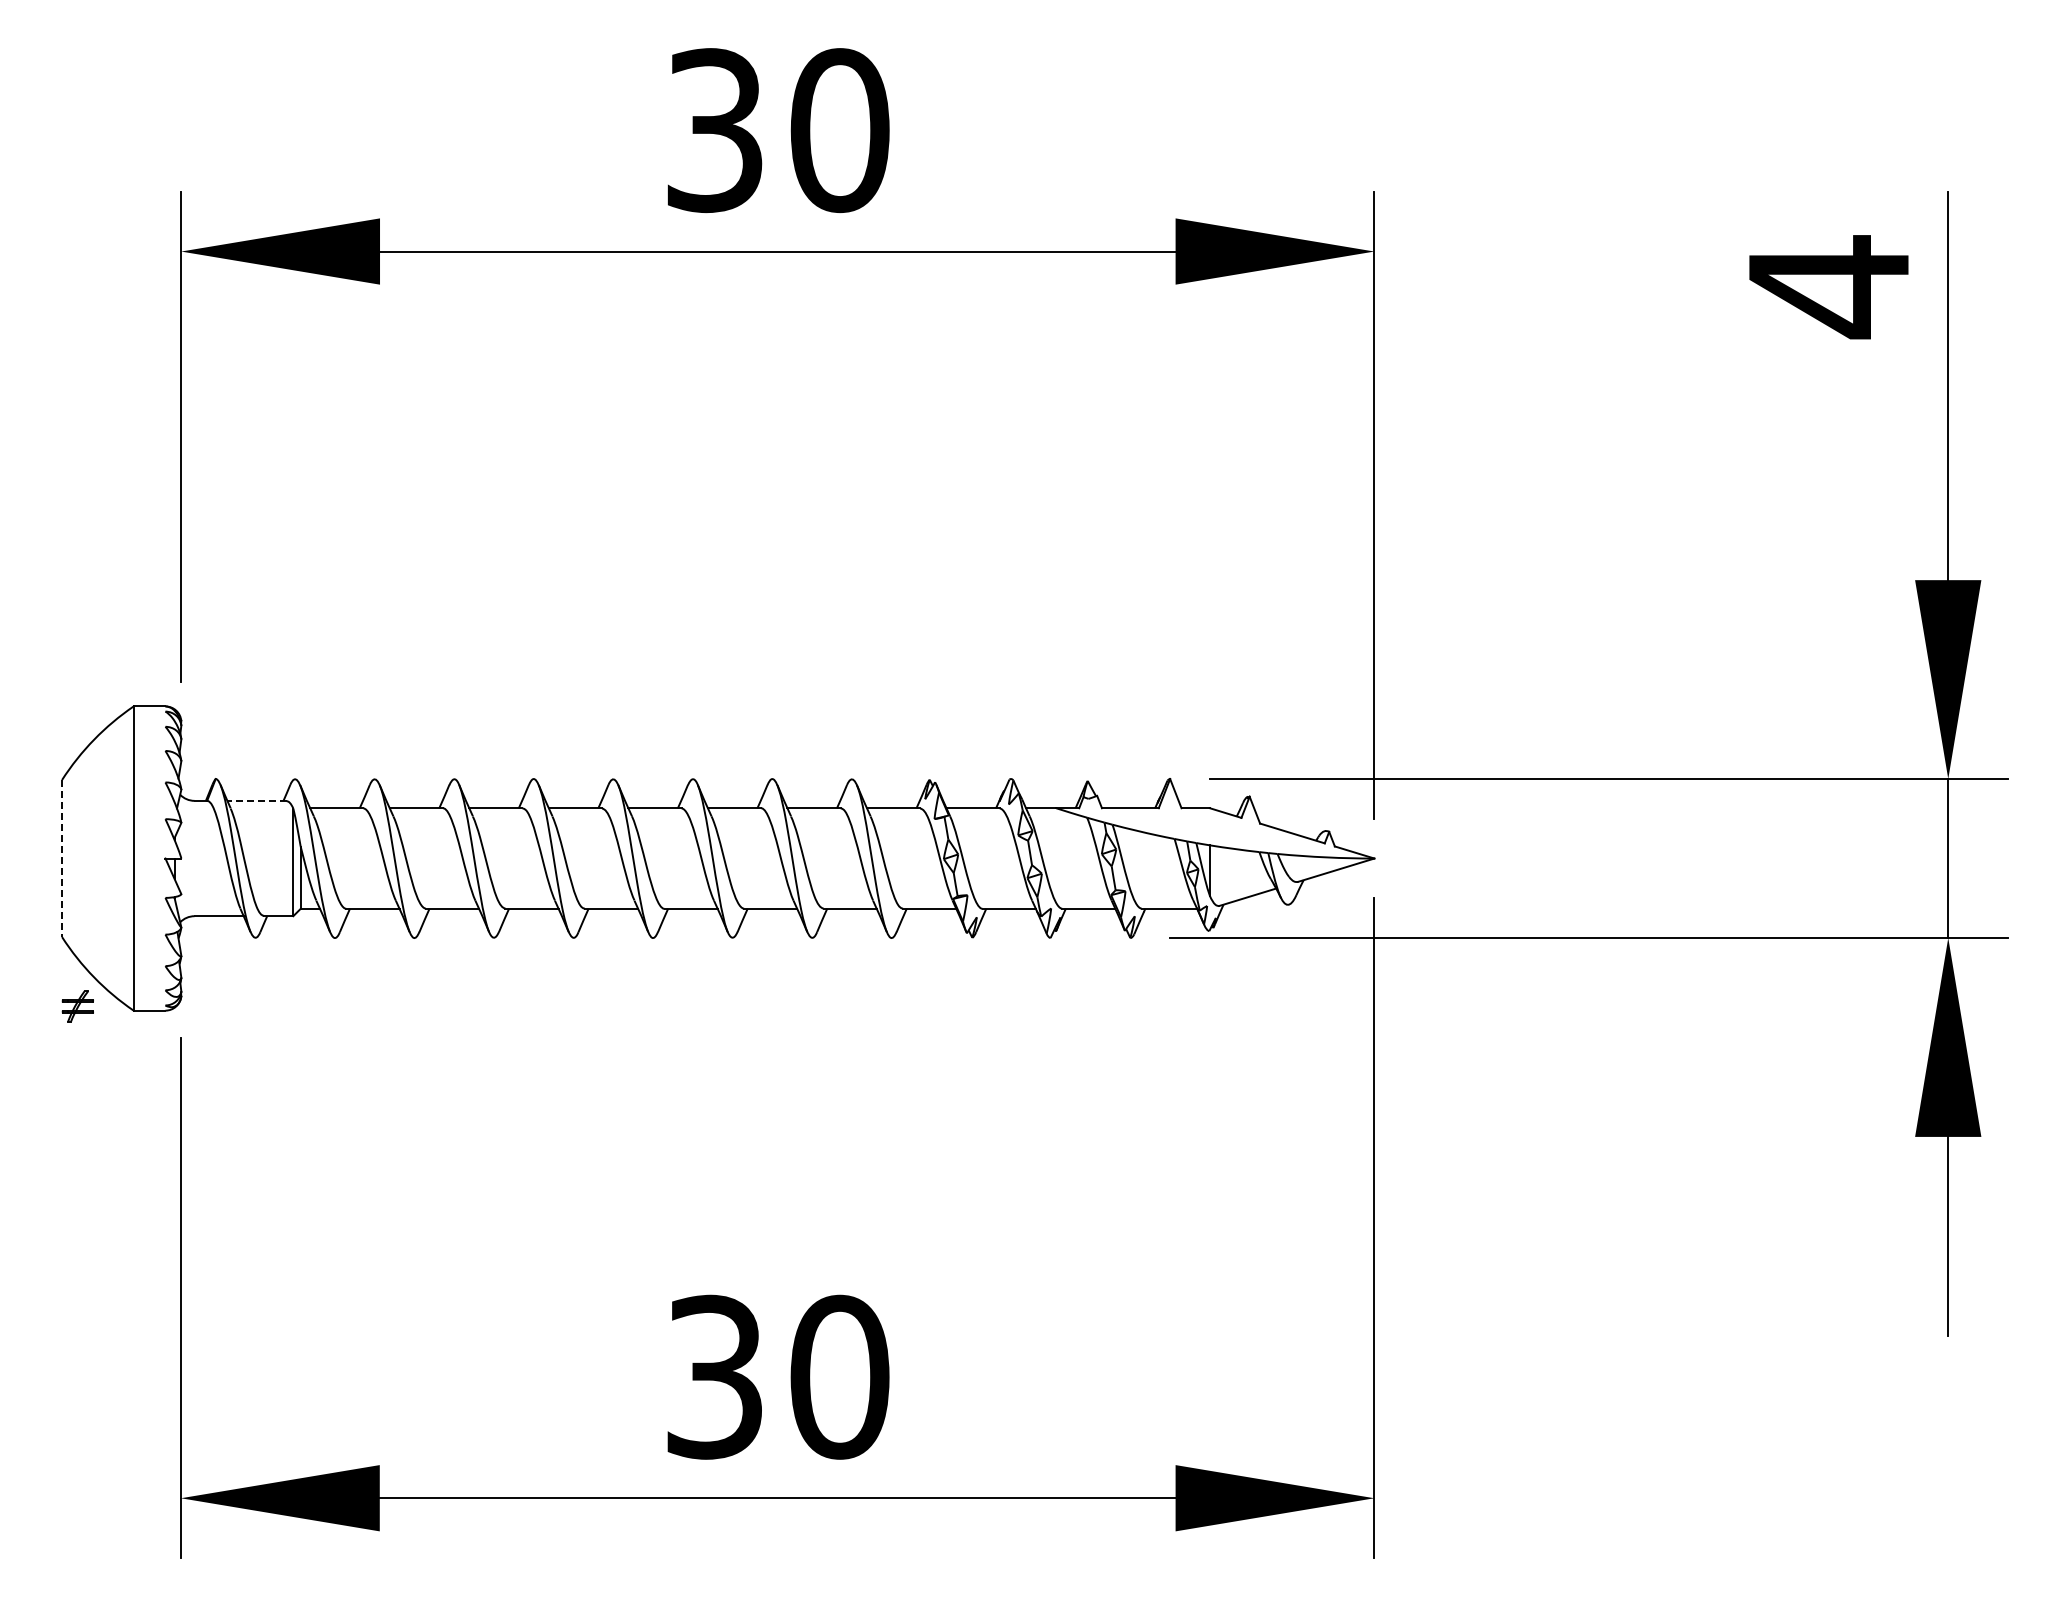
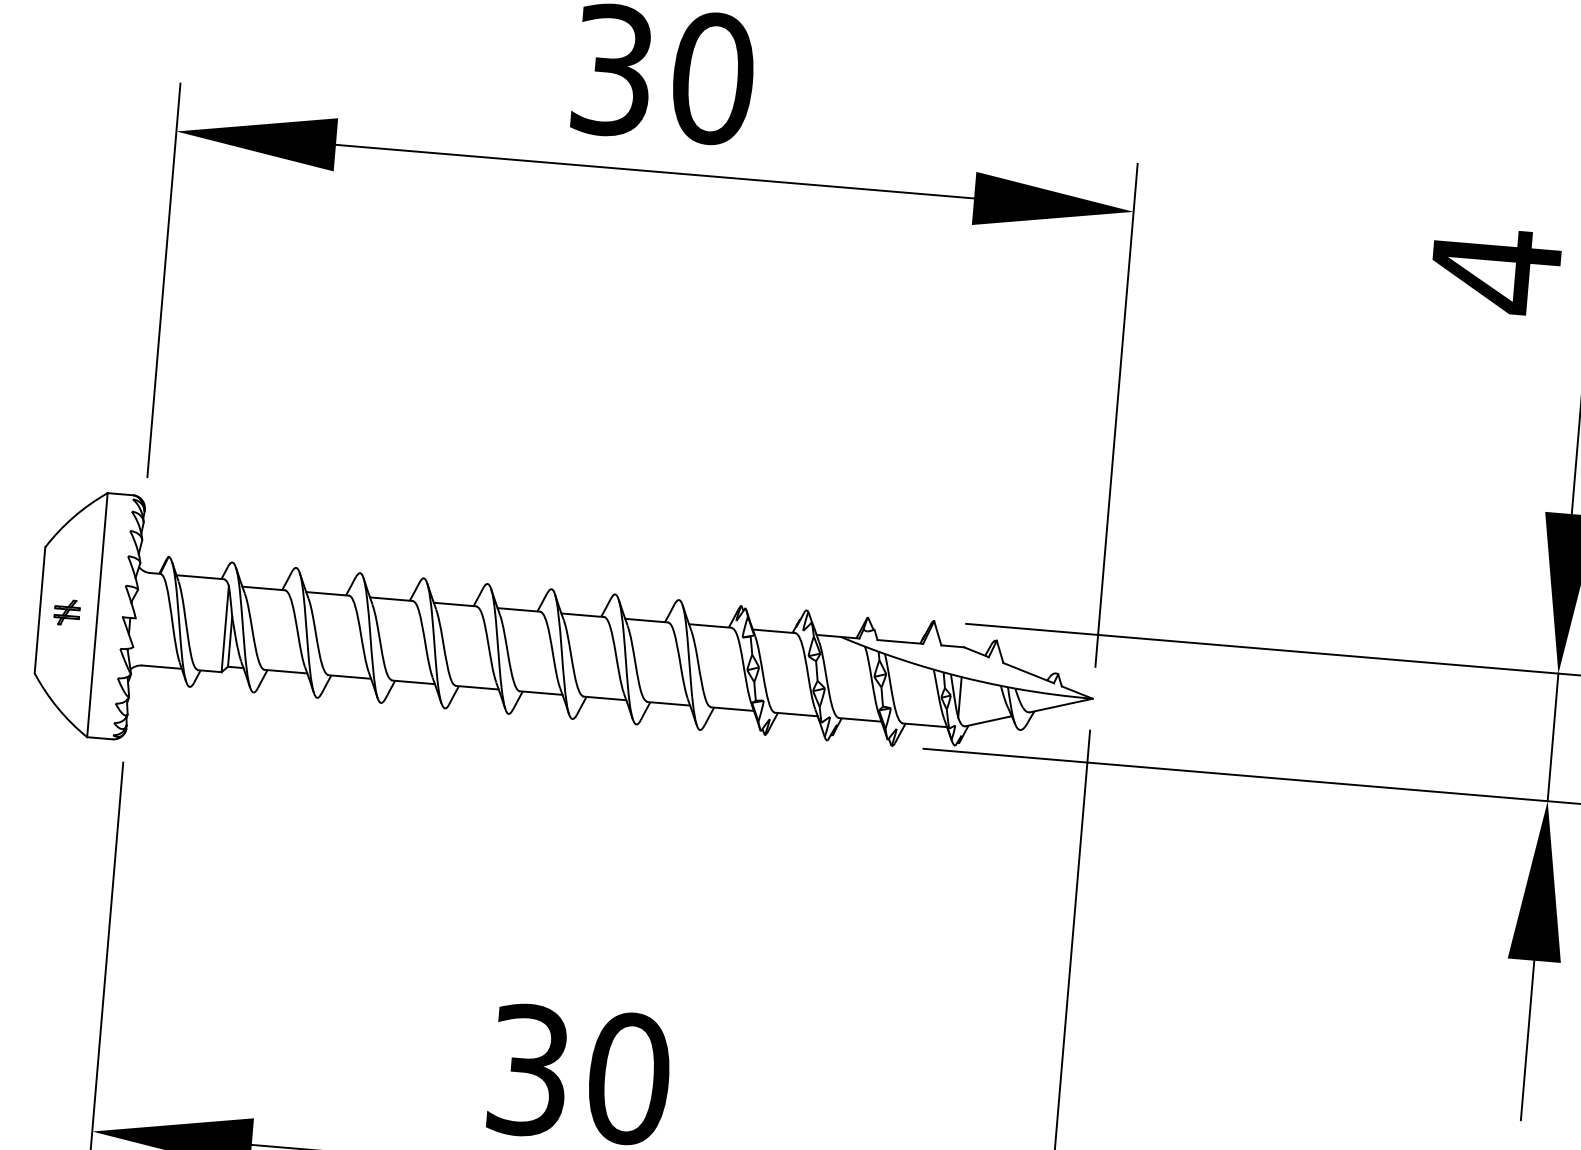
line: (257, 800) -> (200, 576), dashed -> solid
line: (62, 858) -> (40, 610), dashed -> solid
part: (77, 1006) -> (66, 612), moved

